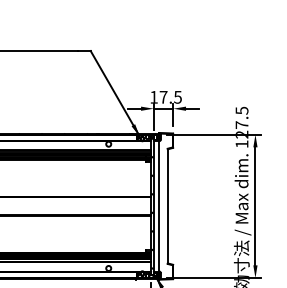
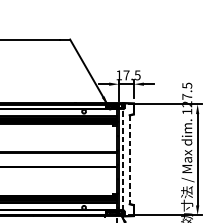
line: (159, 205) -> (123, 159), solid -> dashed
line: (167, 206) -> (129, 159), solid -> dashed

